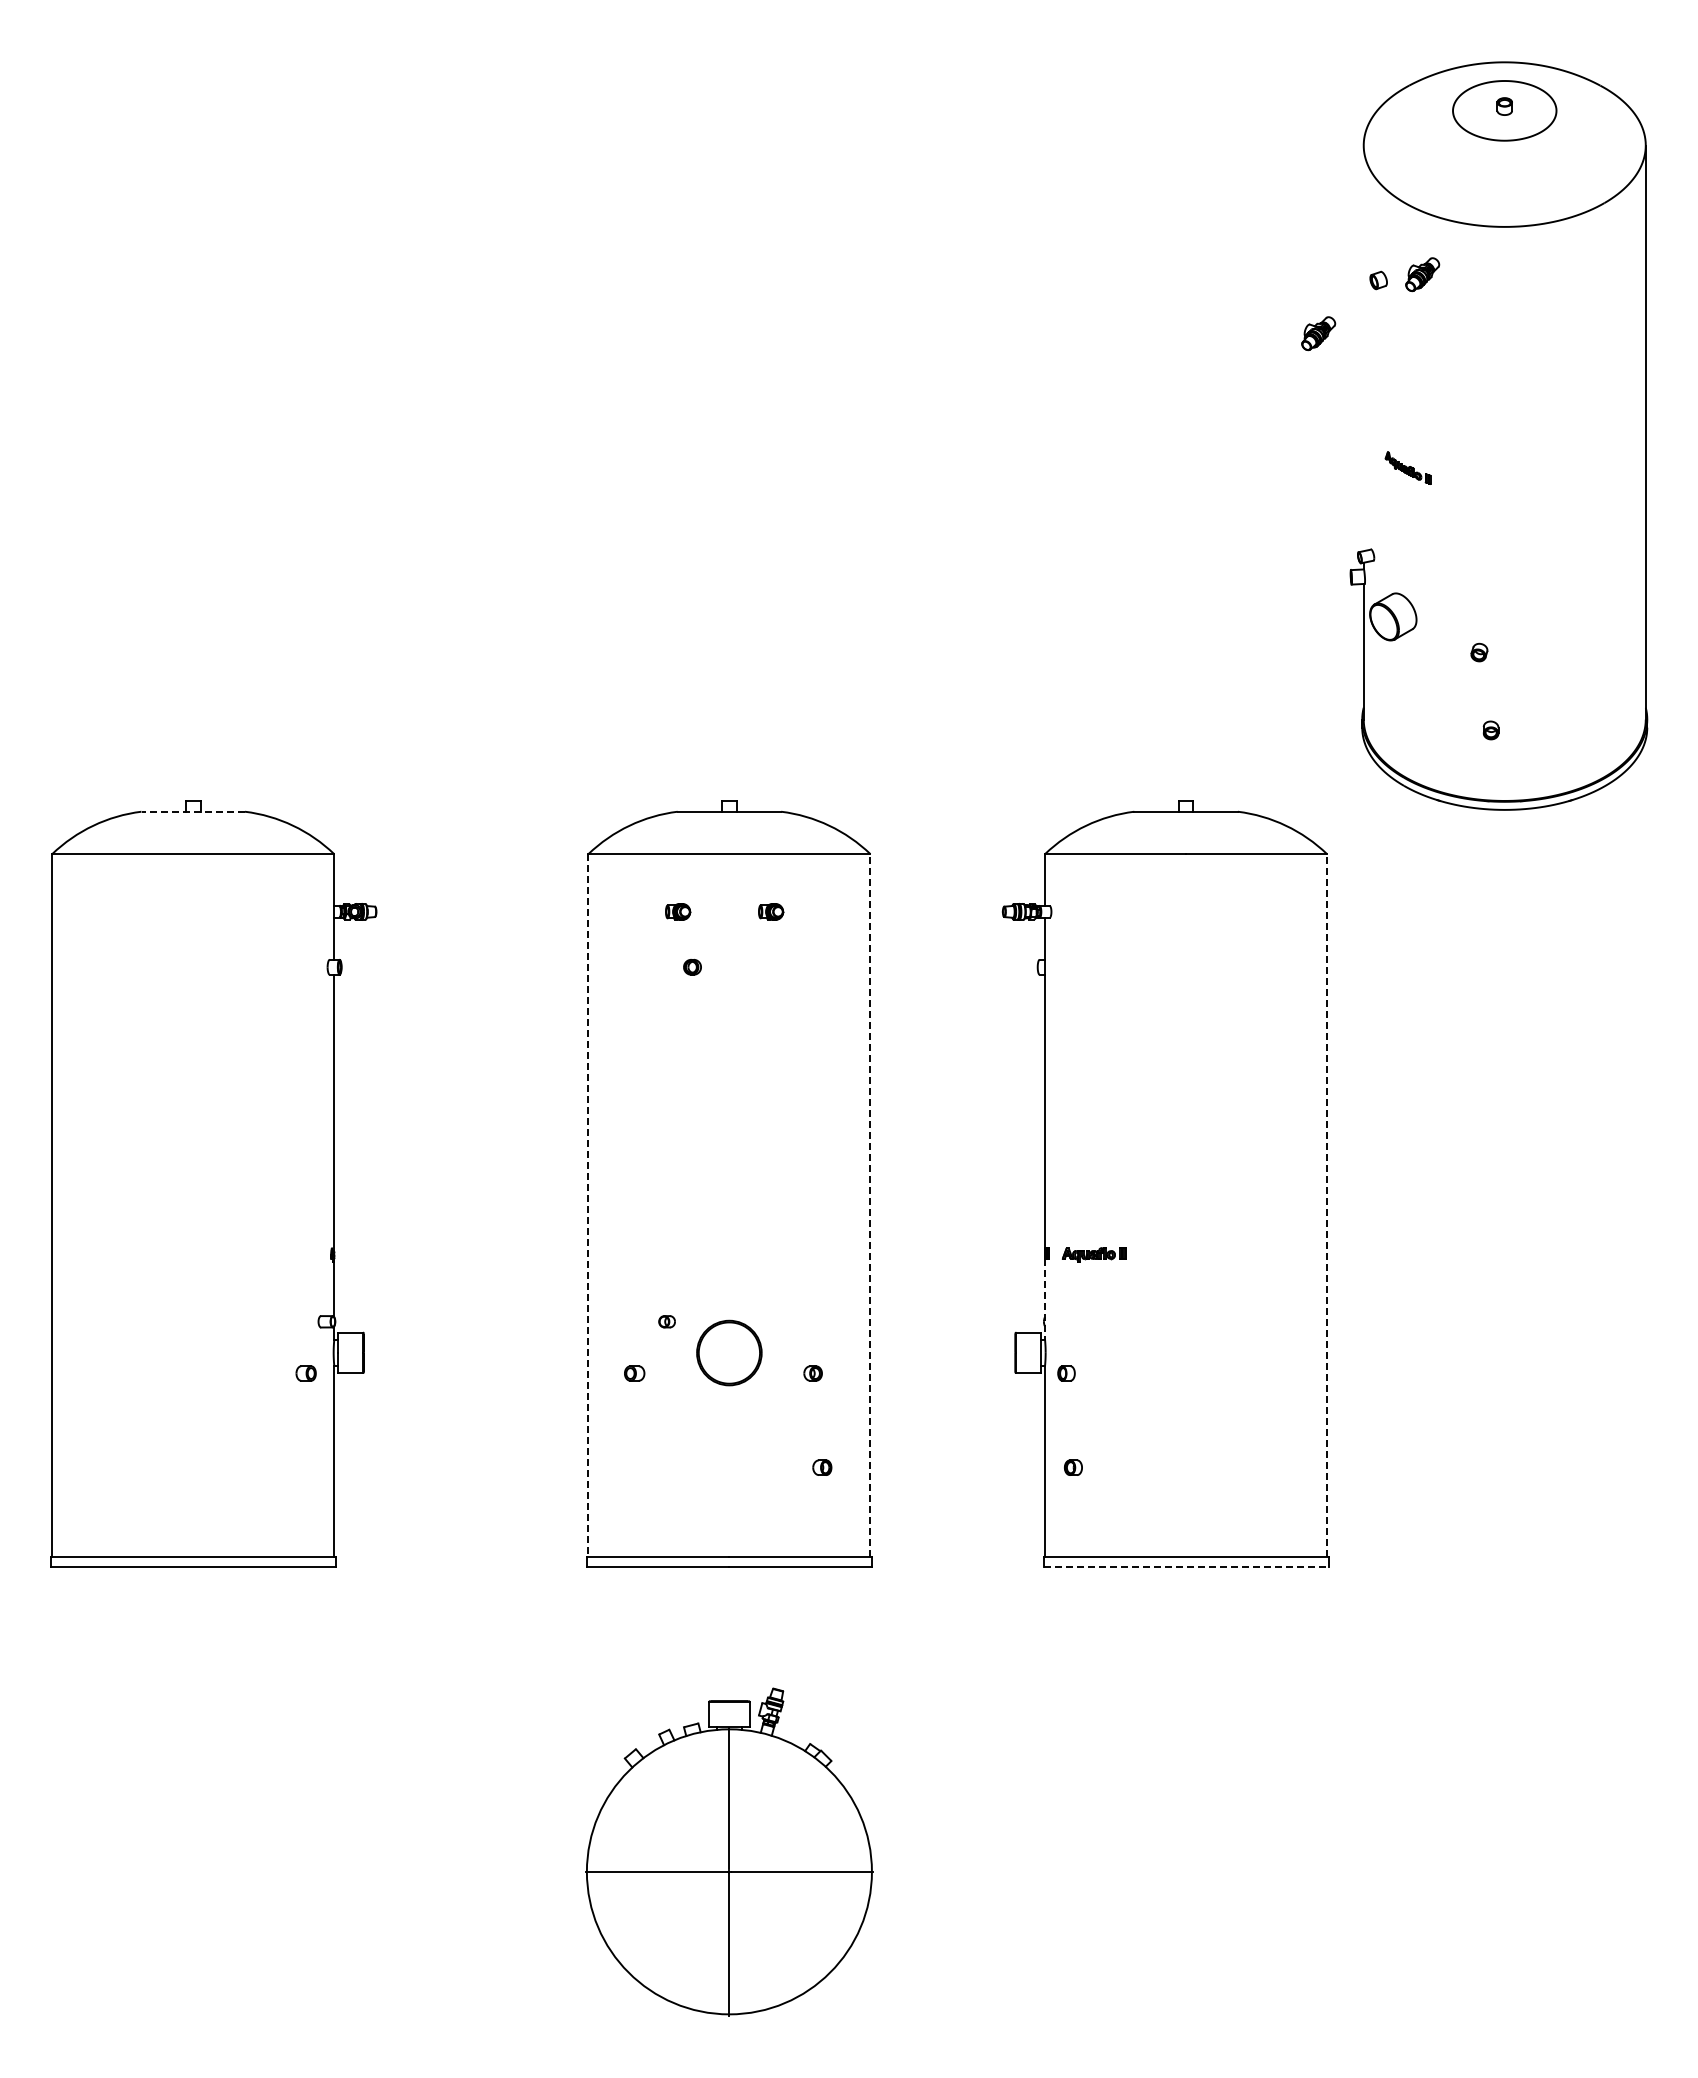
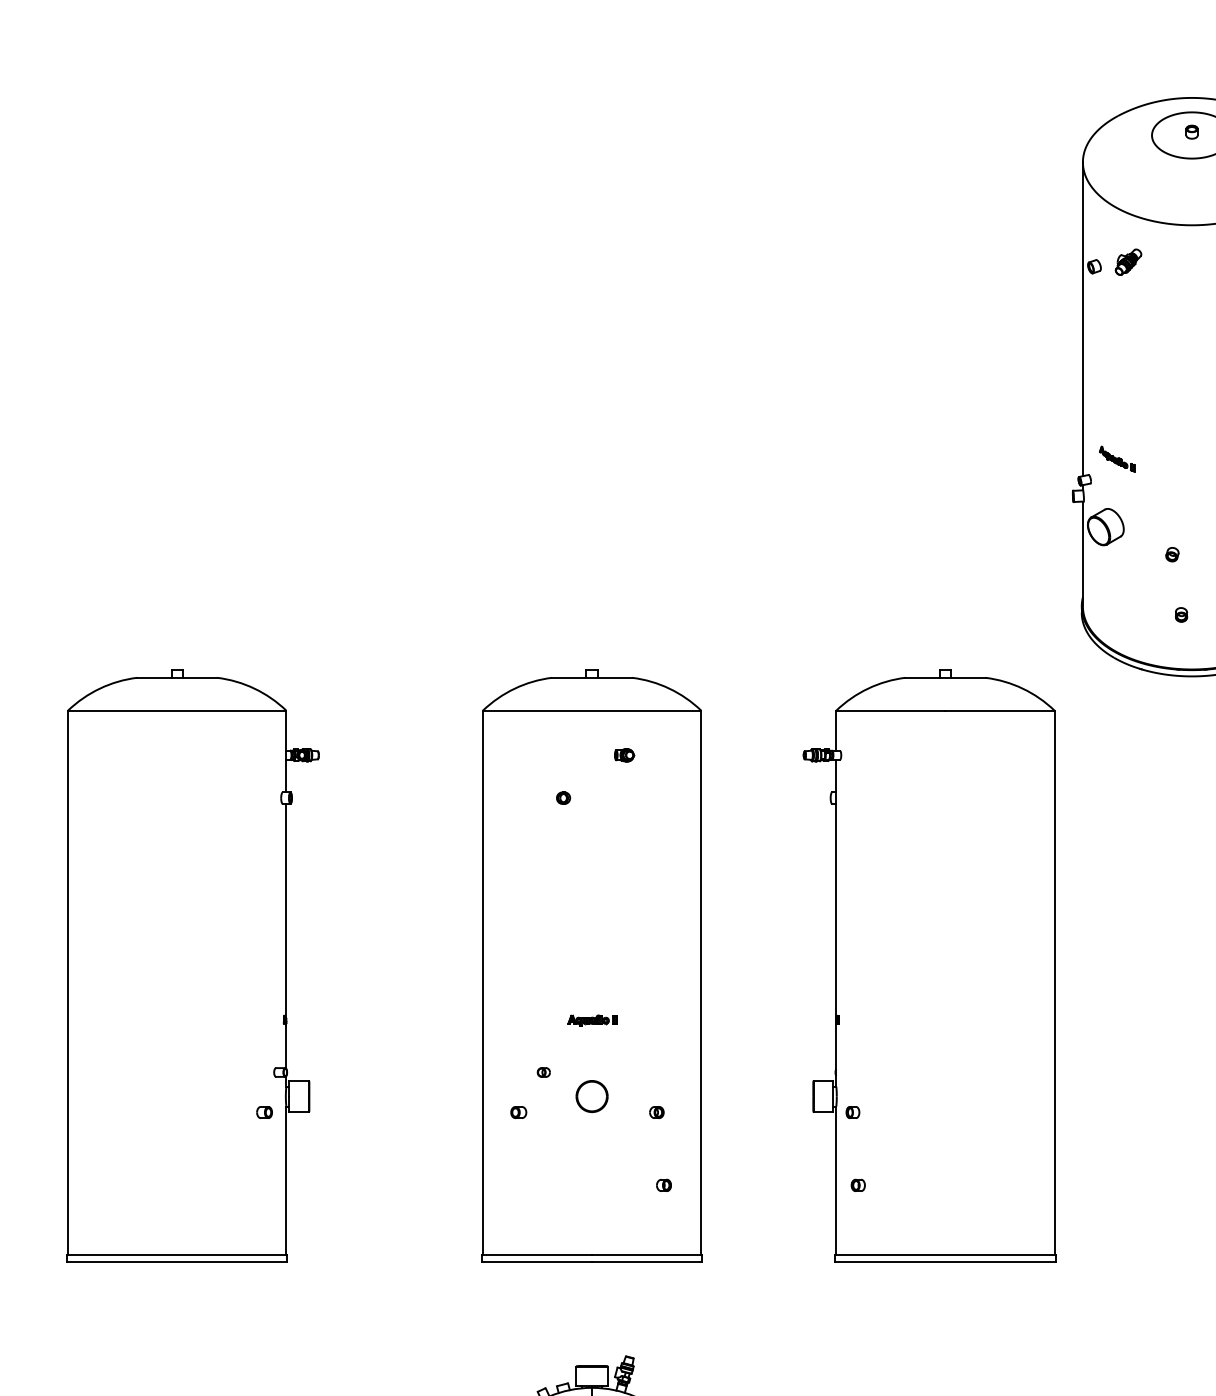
part: (1318, 333) -> (1047, 307), removed
line: (1363, 348) -> (1082, 319), added
part: (1407, 467) -> (1116, 458), moved
line: (193, 811) -> (177, 677), dashed -> solid
part: (678, 911) -> (552, 755), removed
line: (870, 1205) -> (701, 982), dashed -> solid
line: (1327, 1205) -> (1054, 982), dashed -> solid
line: (588, 1206) -> (483, 983), dashed -> solid
part: (1093, 1254) -> (592, 1020), moved
line: (1045, 1299) -> (836, 1055), dashed -> solid
part: (729, 1352) -> (592, 1096), size x0.62
line: (1186, 1567) -> (945, 1262), dashed -> solid

